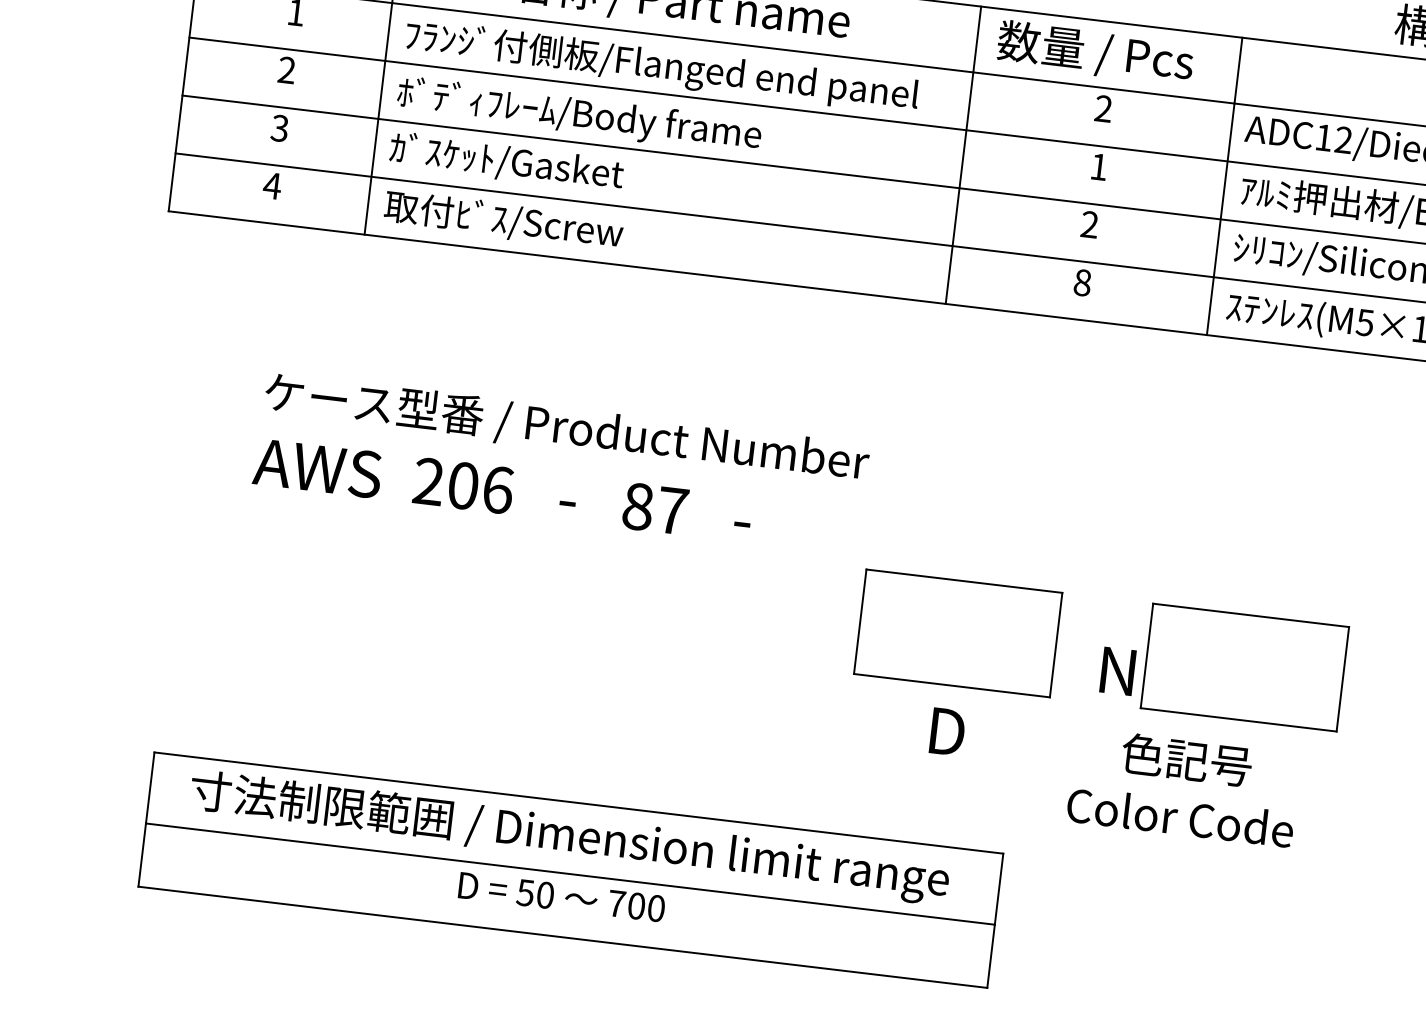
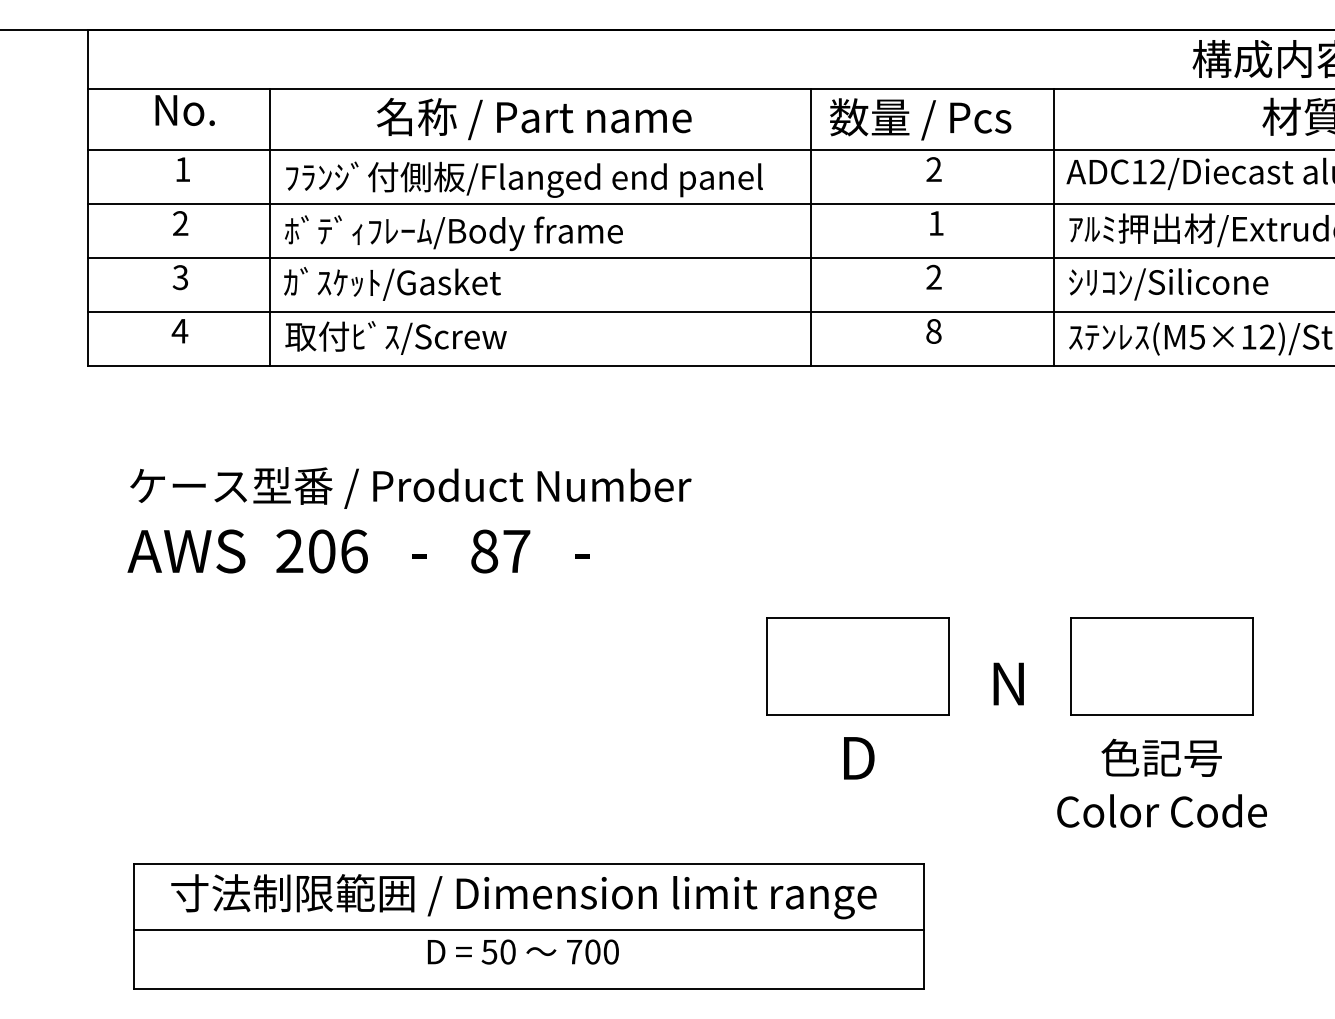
text: (561, 463) -> (409, 520), moved
part: (1244, 667) -> (1161, 666), moved
text: (1183, 786) -> (1161, 782), moved

